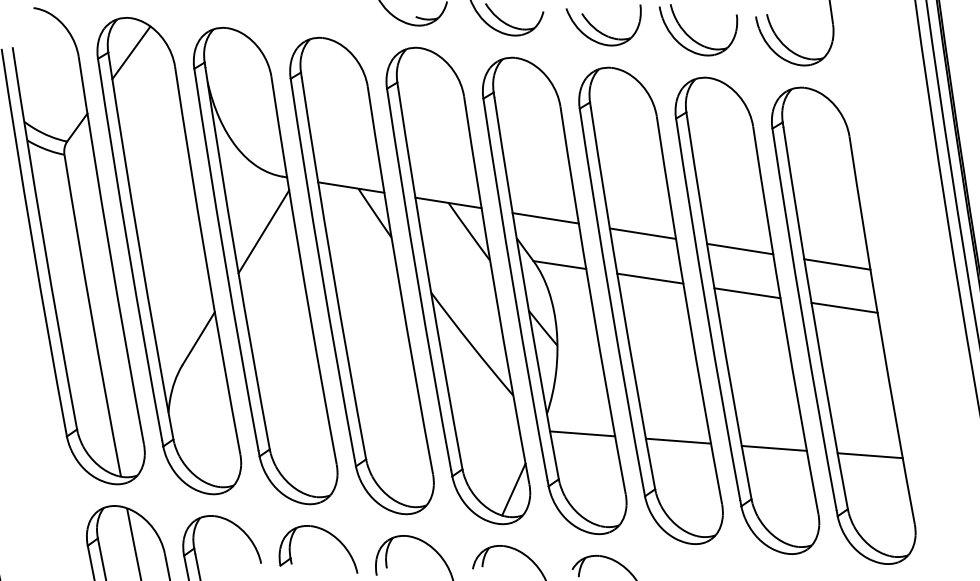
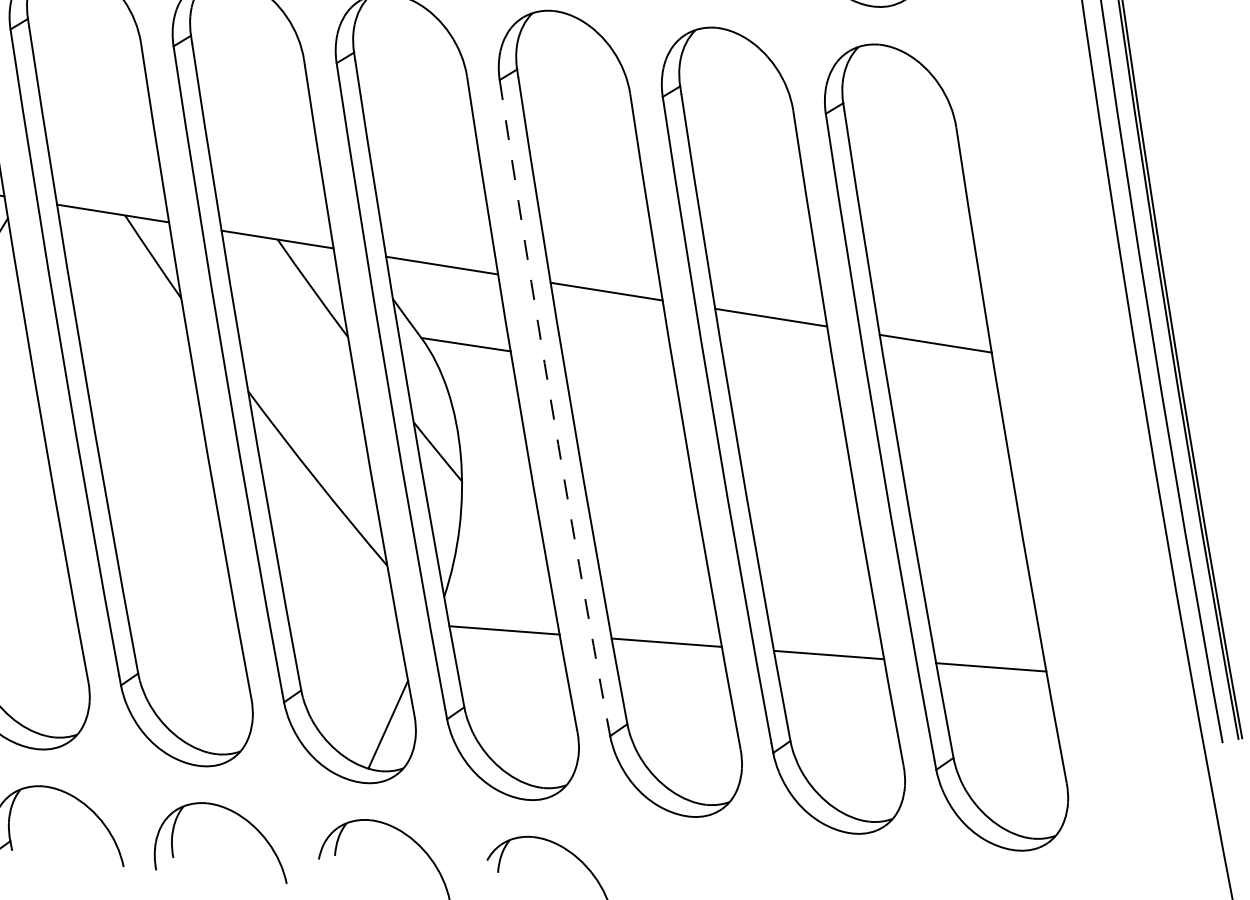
line: (650, 278) -> (619, 367), removed
line: (747, 293) -> (783, 392), removed
arc: (610, 300) -> (551, 404), solid -> dashed
line: (844, 307) -> (947, 416), removed

